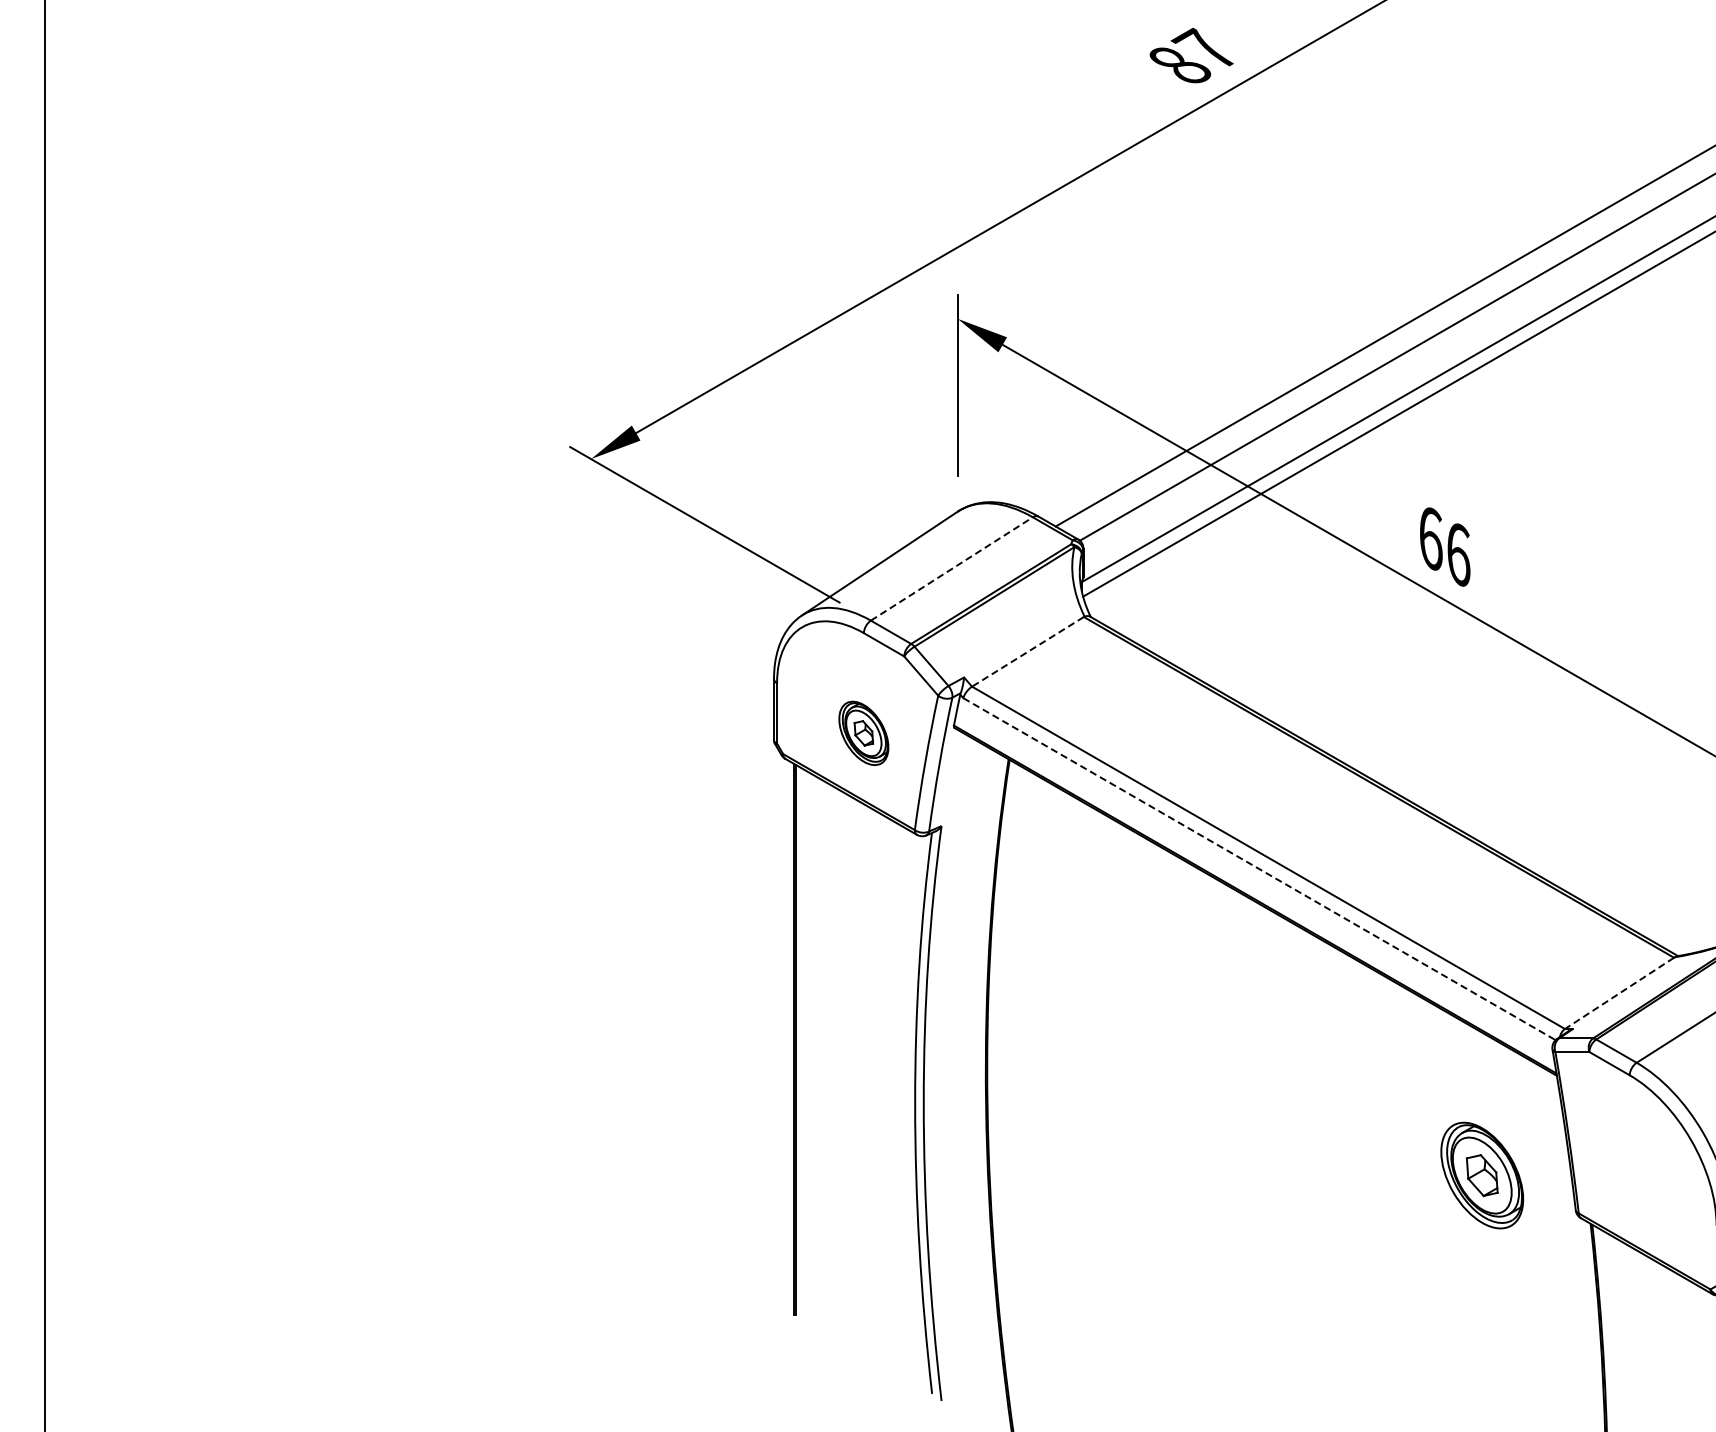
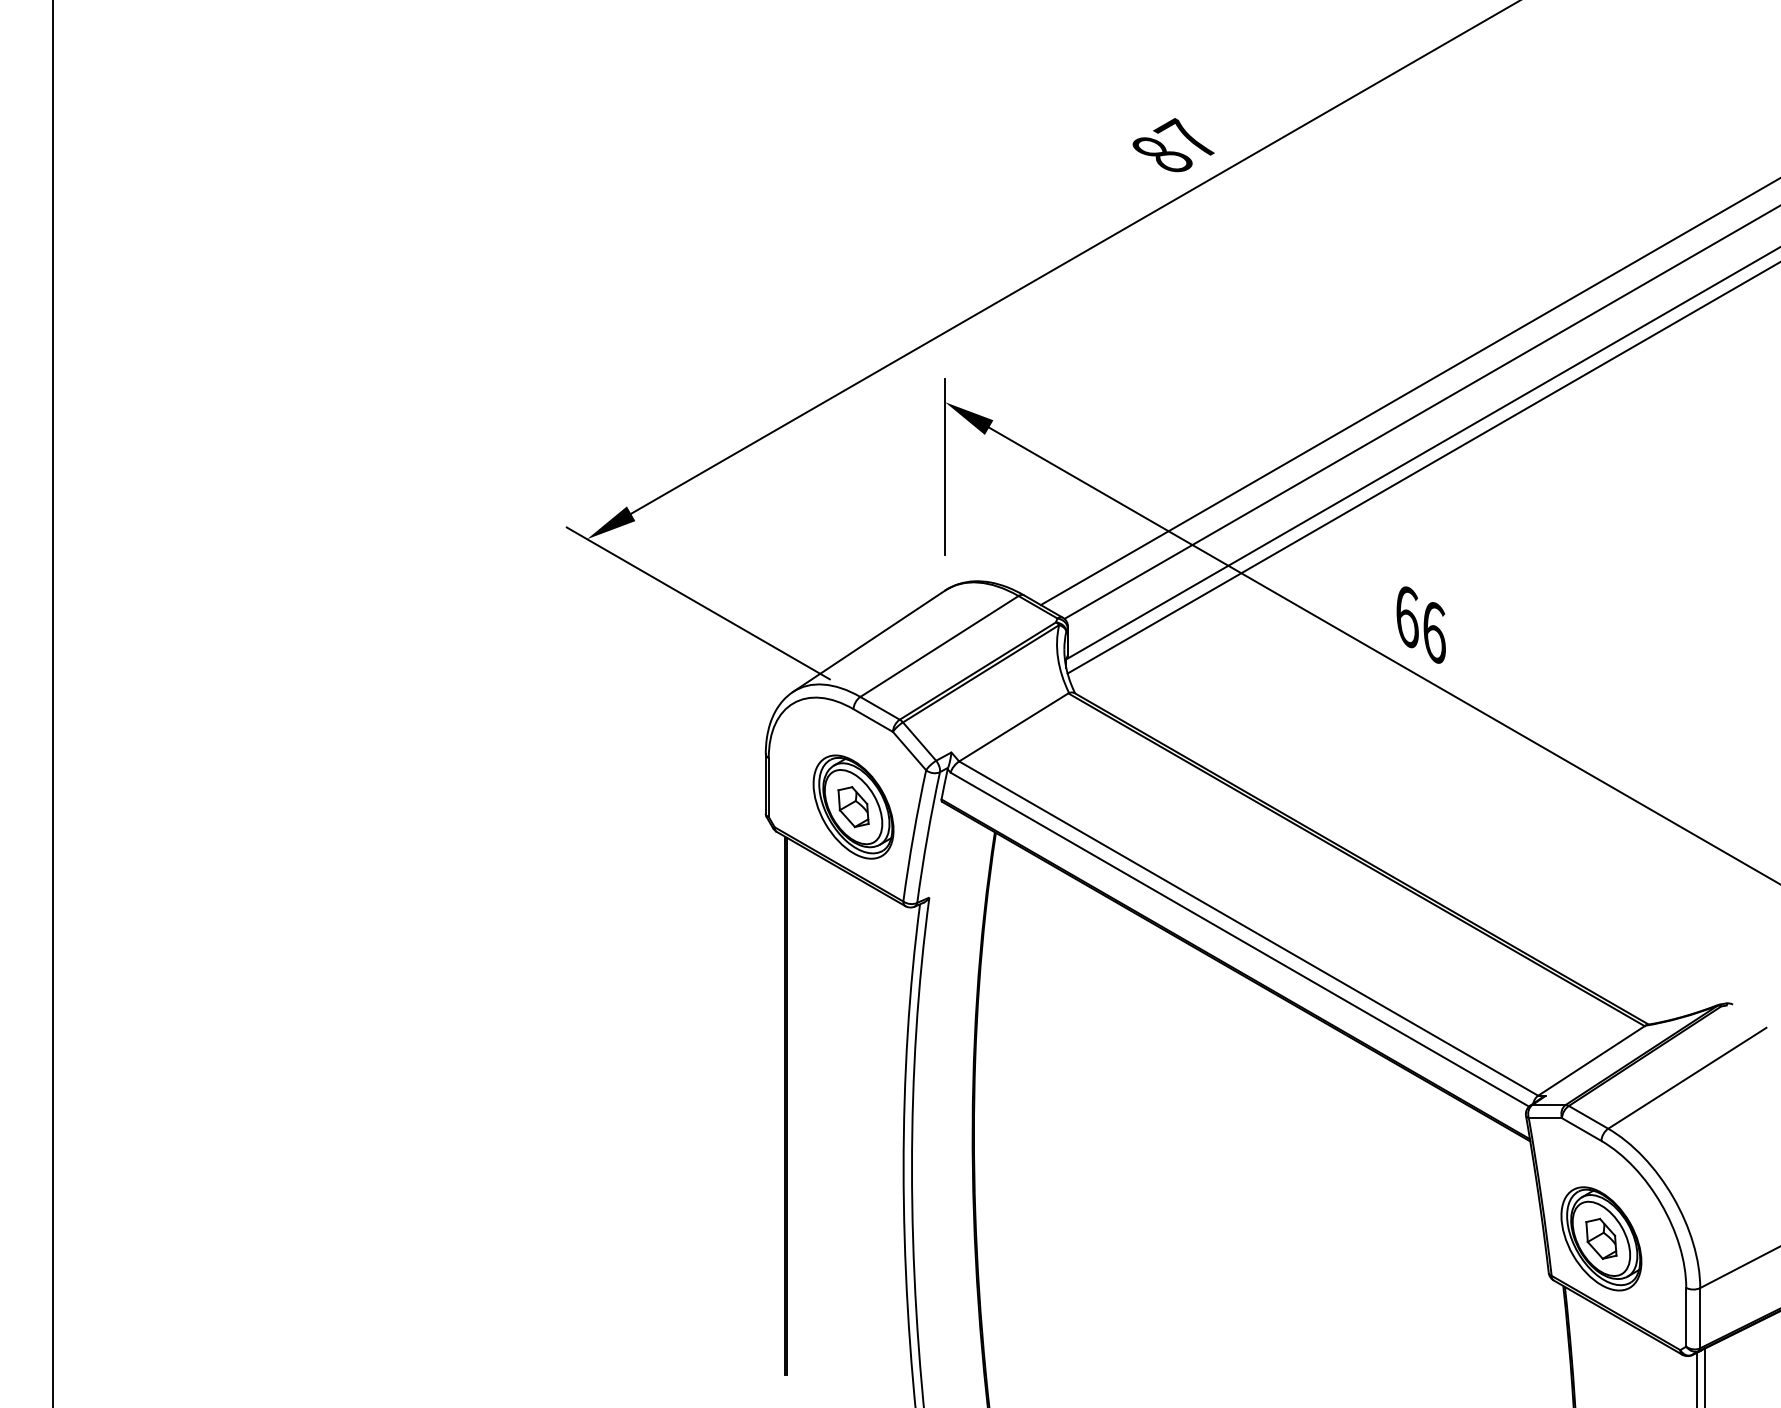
line: (951, 568) -> (939, 646), dashed -> solid
line: (1027, 651) -> (1013, 727), dashed -> solid
part: (863, 732) -> (853, 806), size x1.67
line: (1259, 869) -> (1239, 939), dashed -> solid
line: (1619, 992) -> (1591, 1060), dashed -> solid
part: (1482, 1175) -> (1601, 1238), moved

